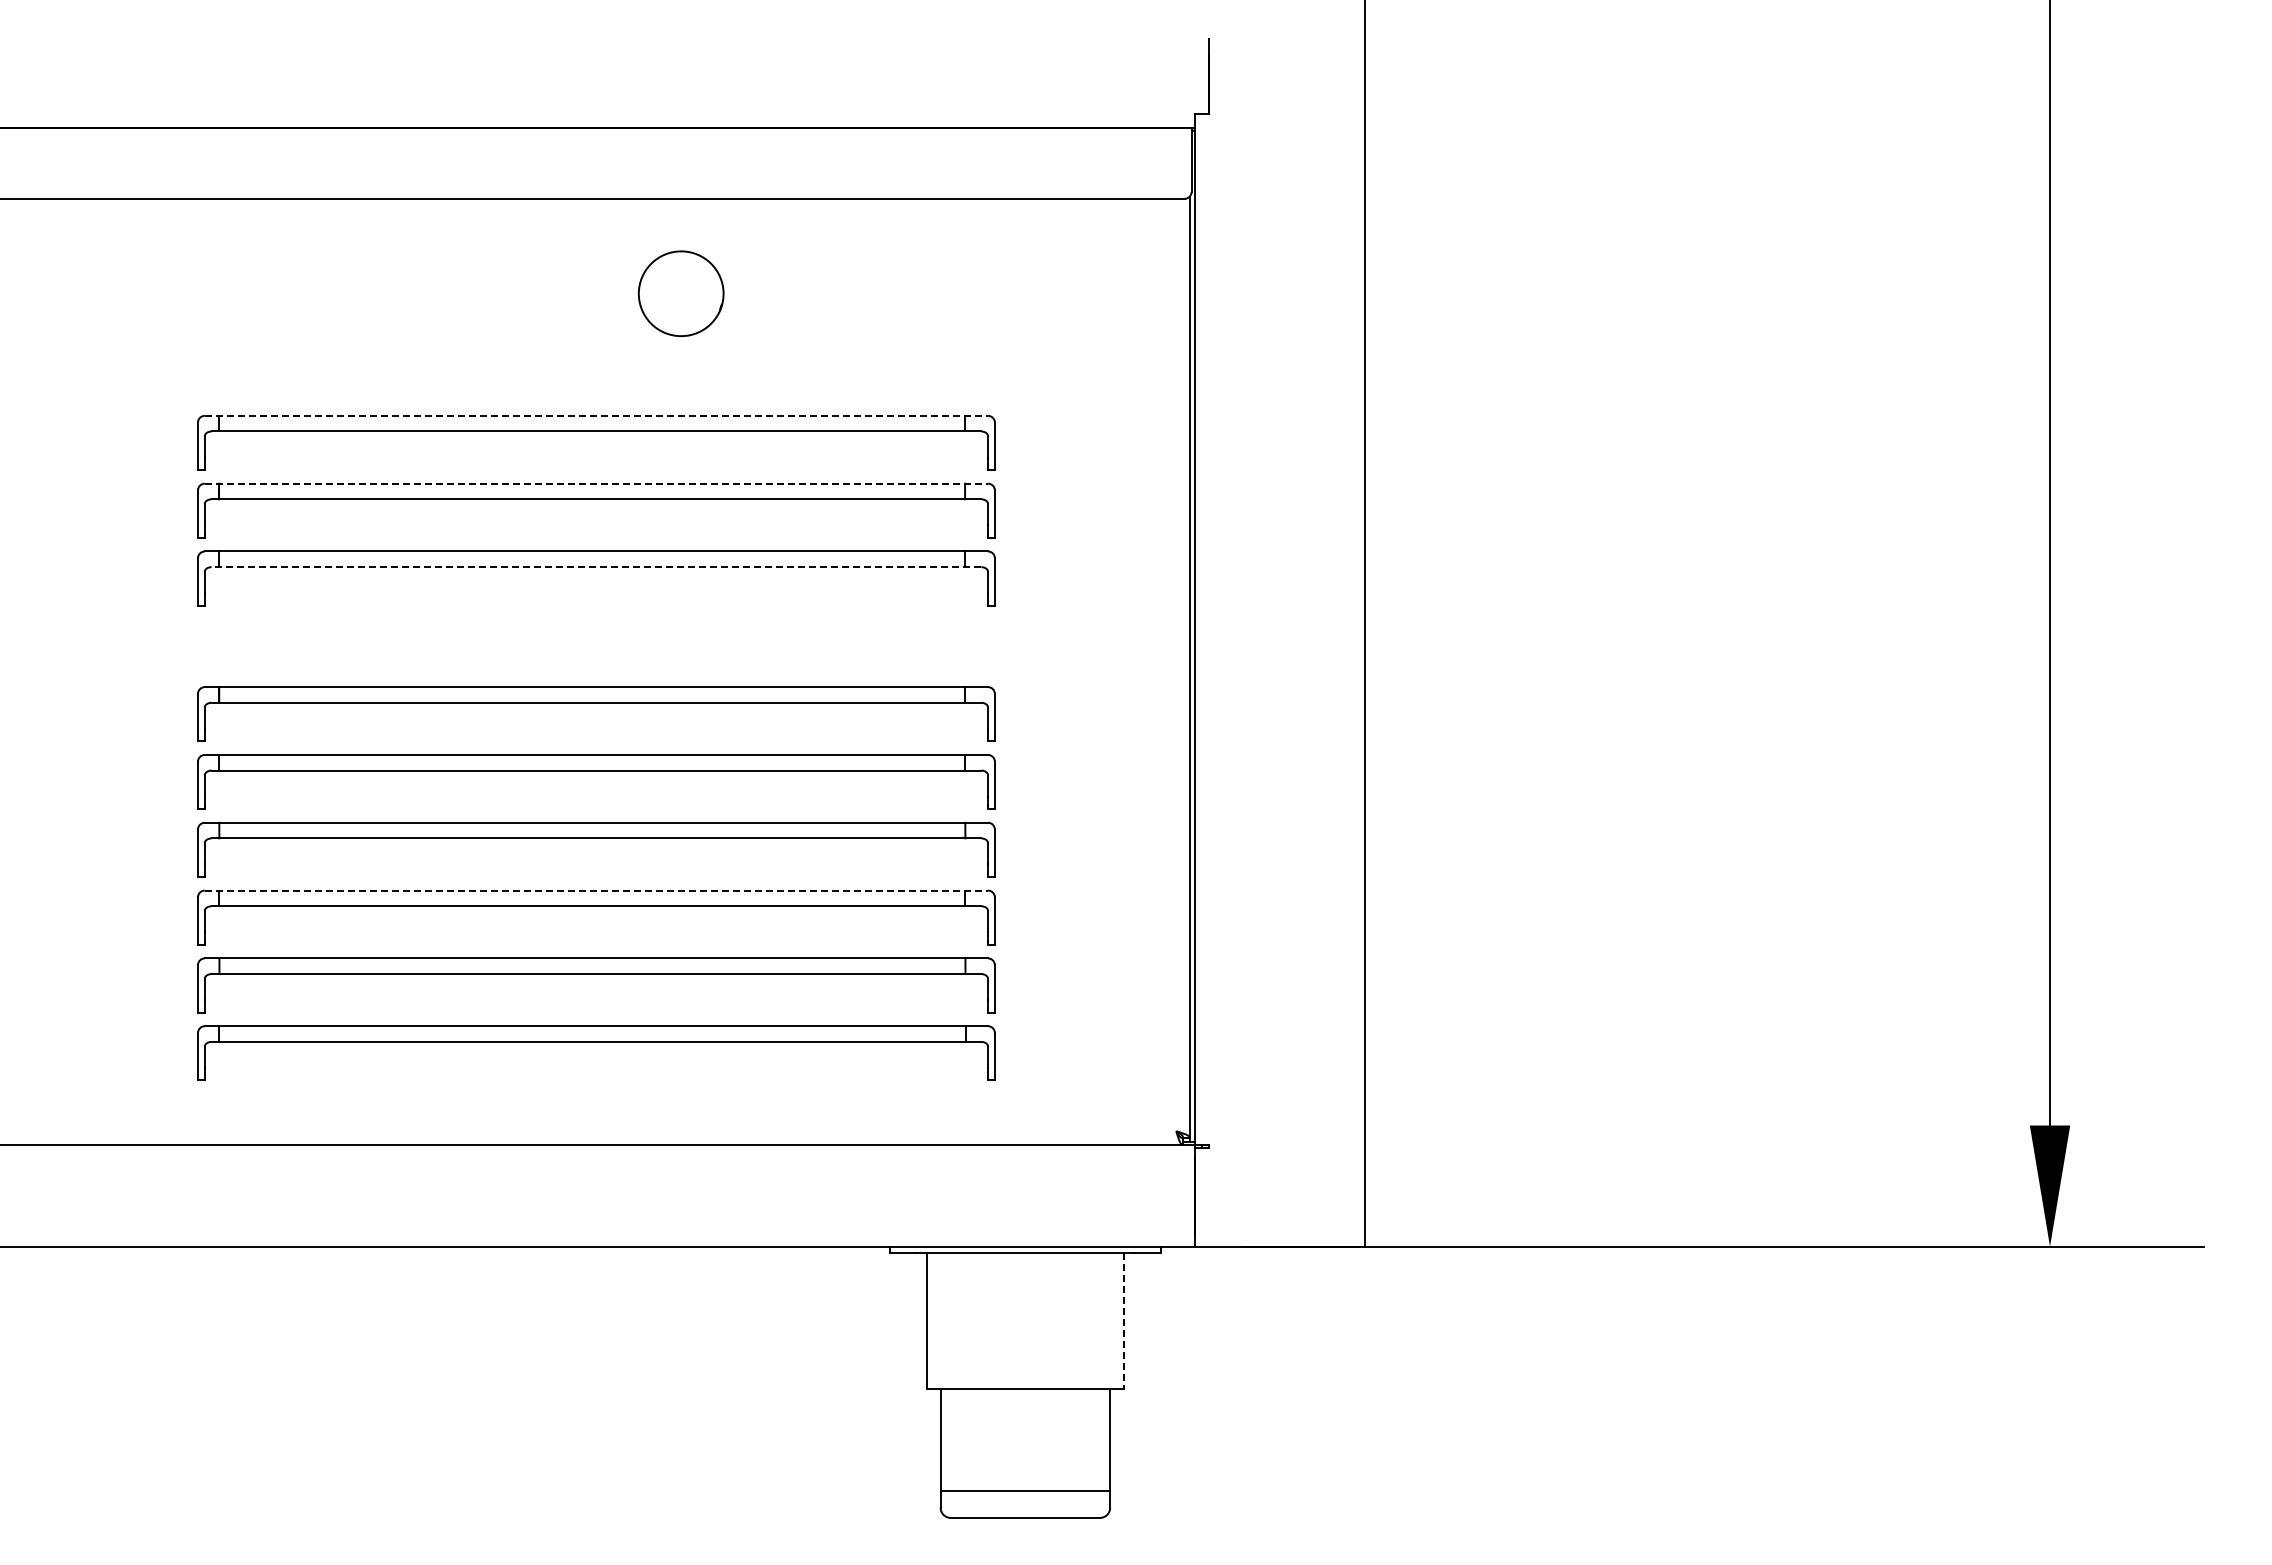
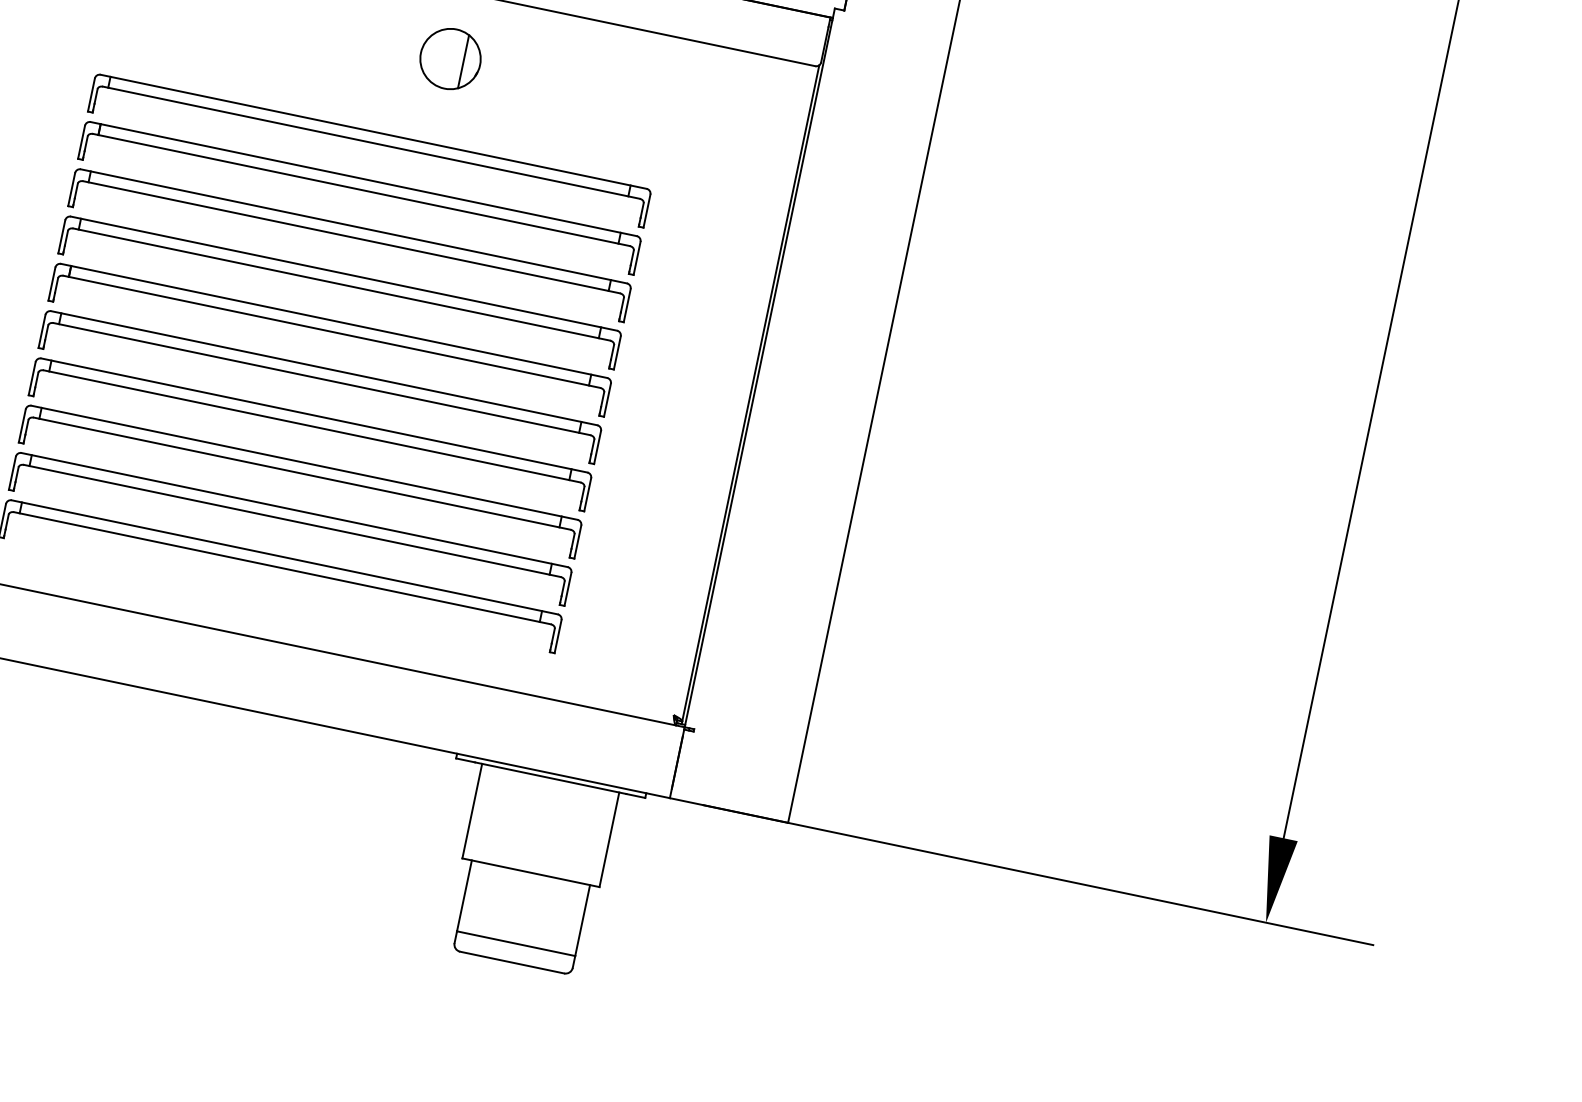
line: (699, 293) -> (463, 61), added
line: (596, 415) -> (373, 131), dashed -> solid
line: (596, 483) -> (363, 178), dashed -> solid
line: (596, 567) -> (351, 237), dashed -> solid
part: (596, 635) -> (341, 284), added
line: (596, 890) -> (304, 462), dashed -> solid
line: (1123, 1321) -> (609, 839), dashed -> solid

